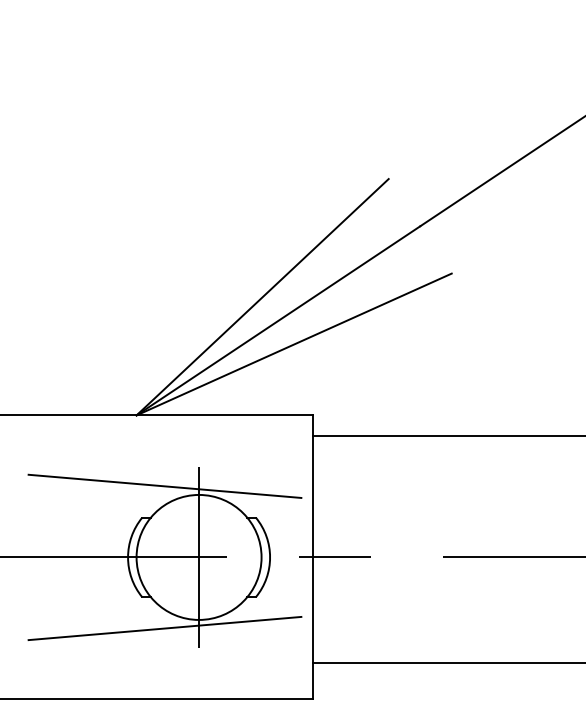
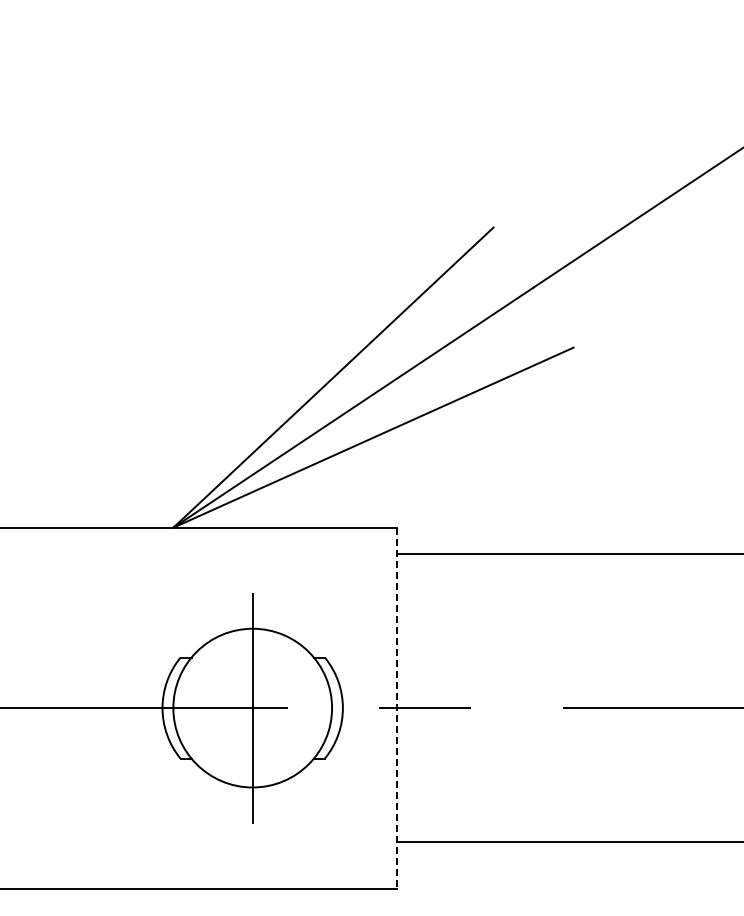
line: (165, 486) -> (209, 617), removed
line: (313, 557) -> (397, 708), solid -> dashed
line: (165, 628) -> (209, 798), removed

